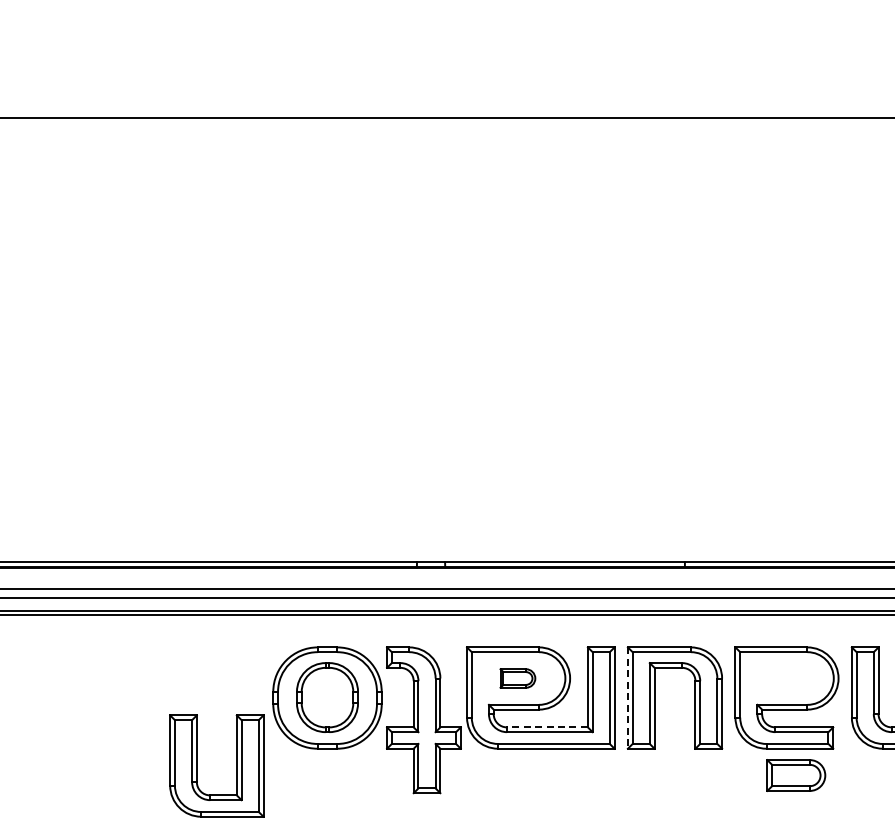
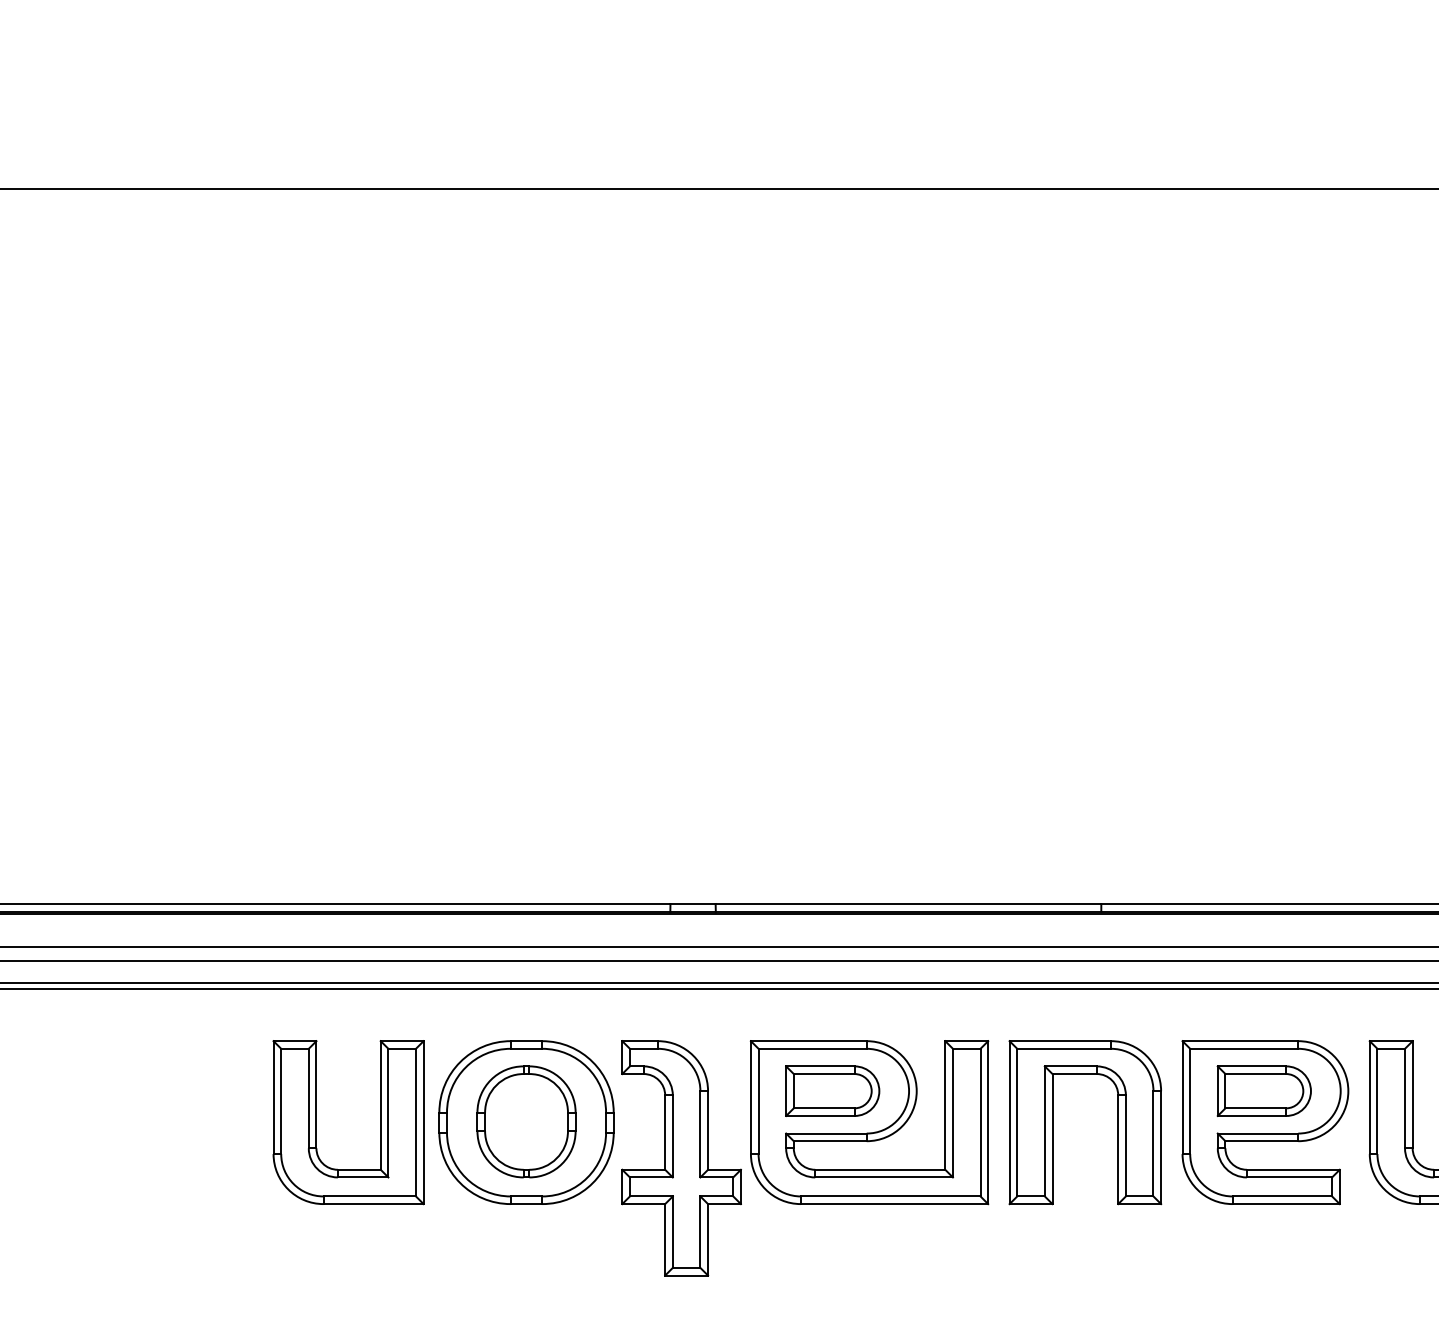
part: (517, 678) -> (832, 1091), size x1.67
line: (627, 698) -> (1008, 1123), dashed -> solid
line: (546, 727) -> (878, 1169), dashed -> solid
part: (197, 765) -> (317, 1121), moved
part: (796, 775) -> (1264, 1091), moved

